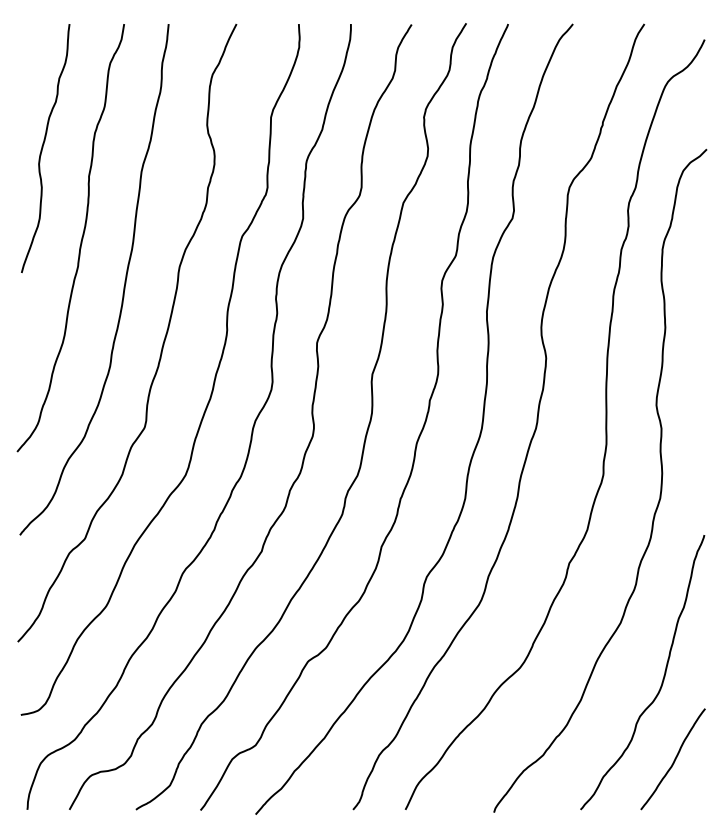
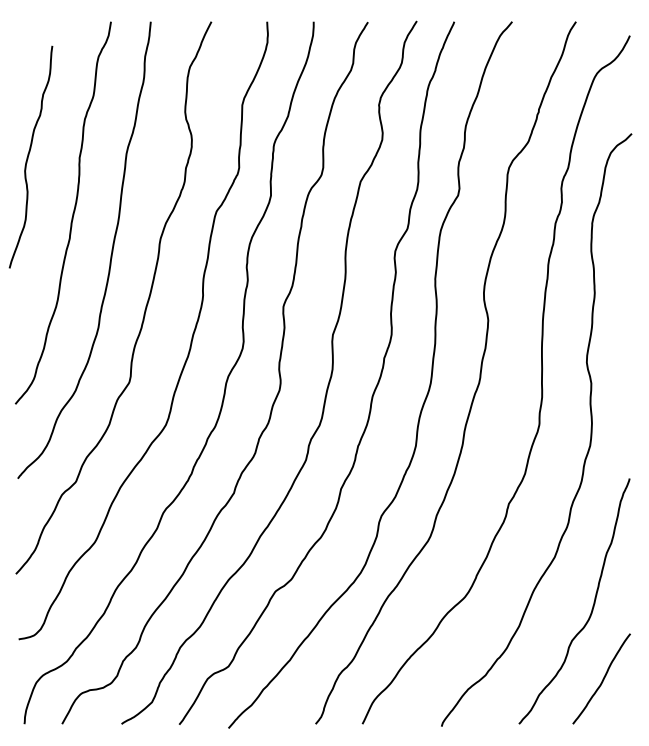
curve: (43, 148) -> (29, 157), moved

